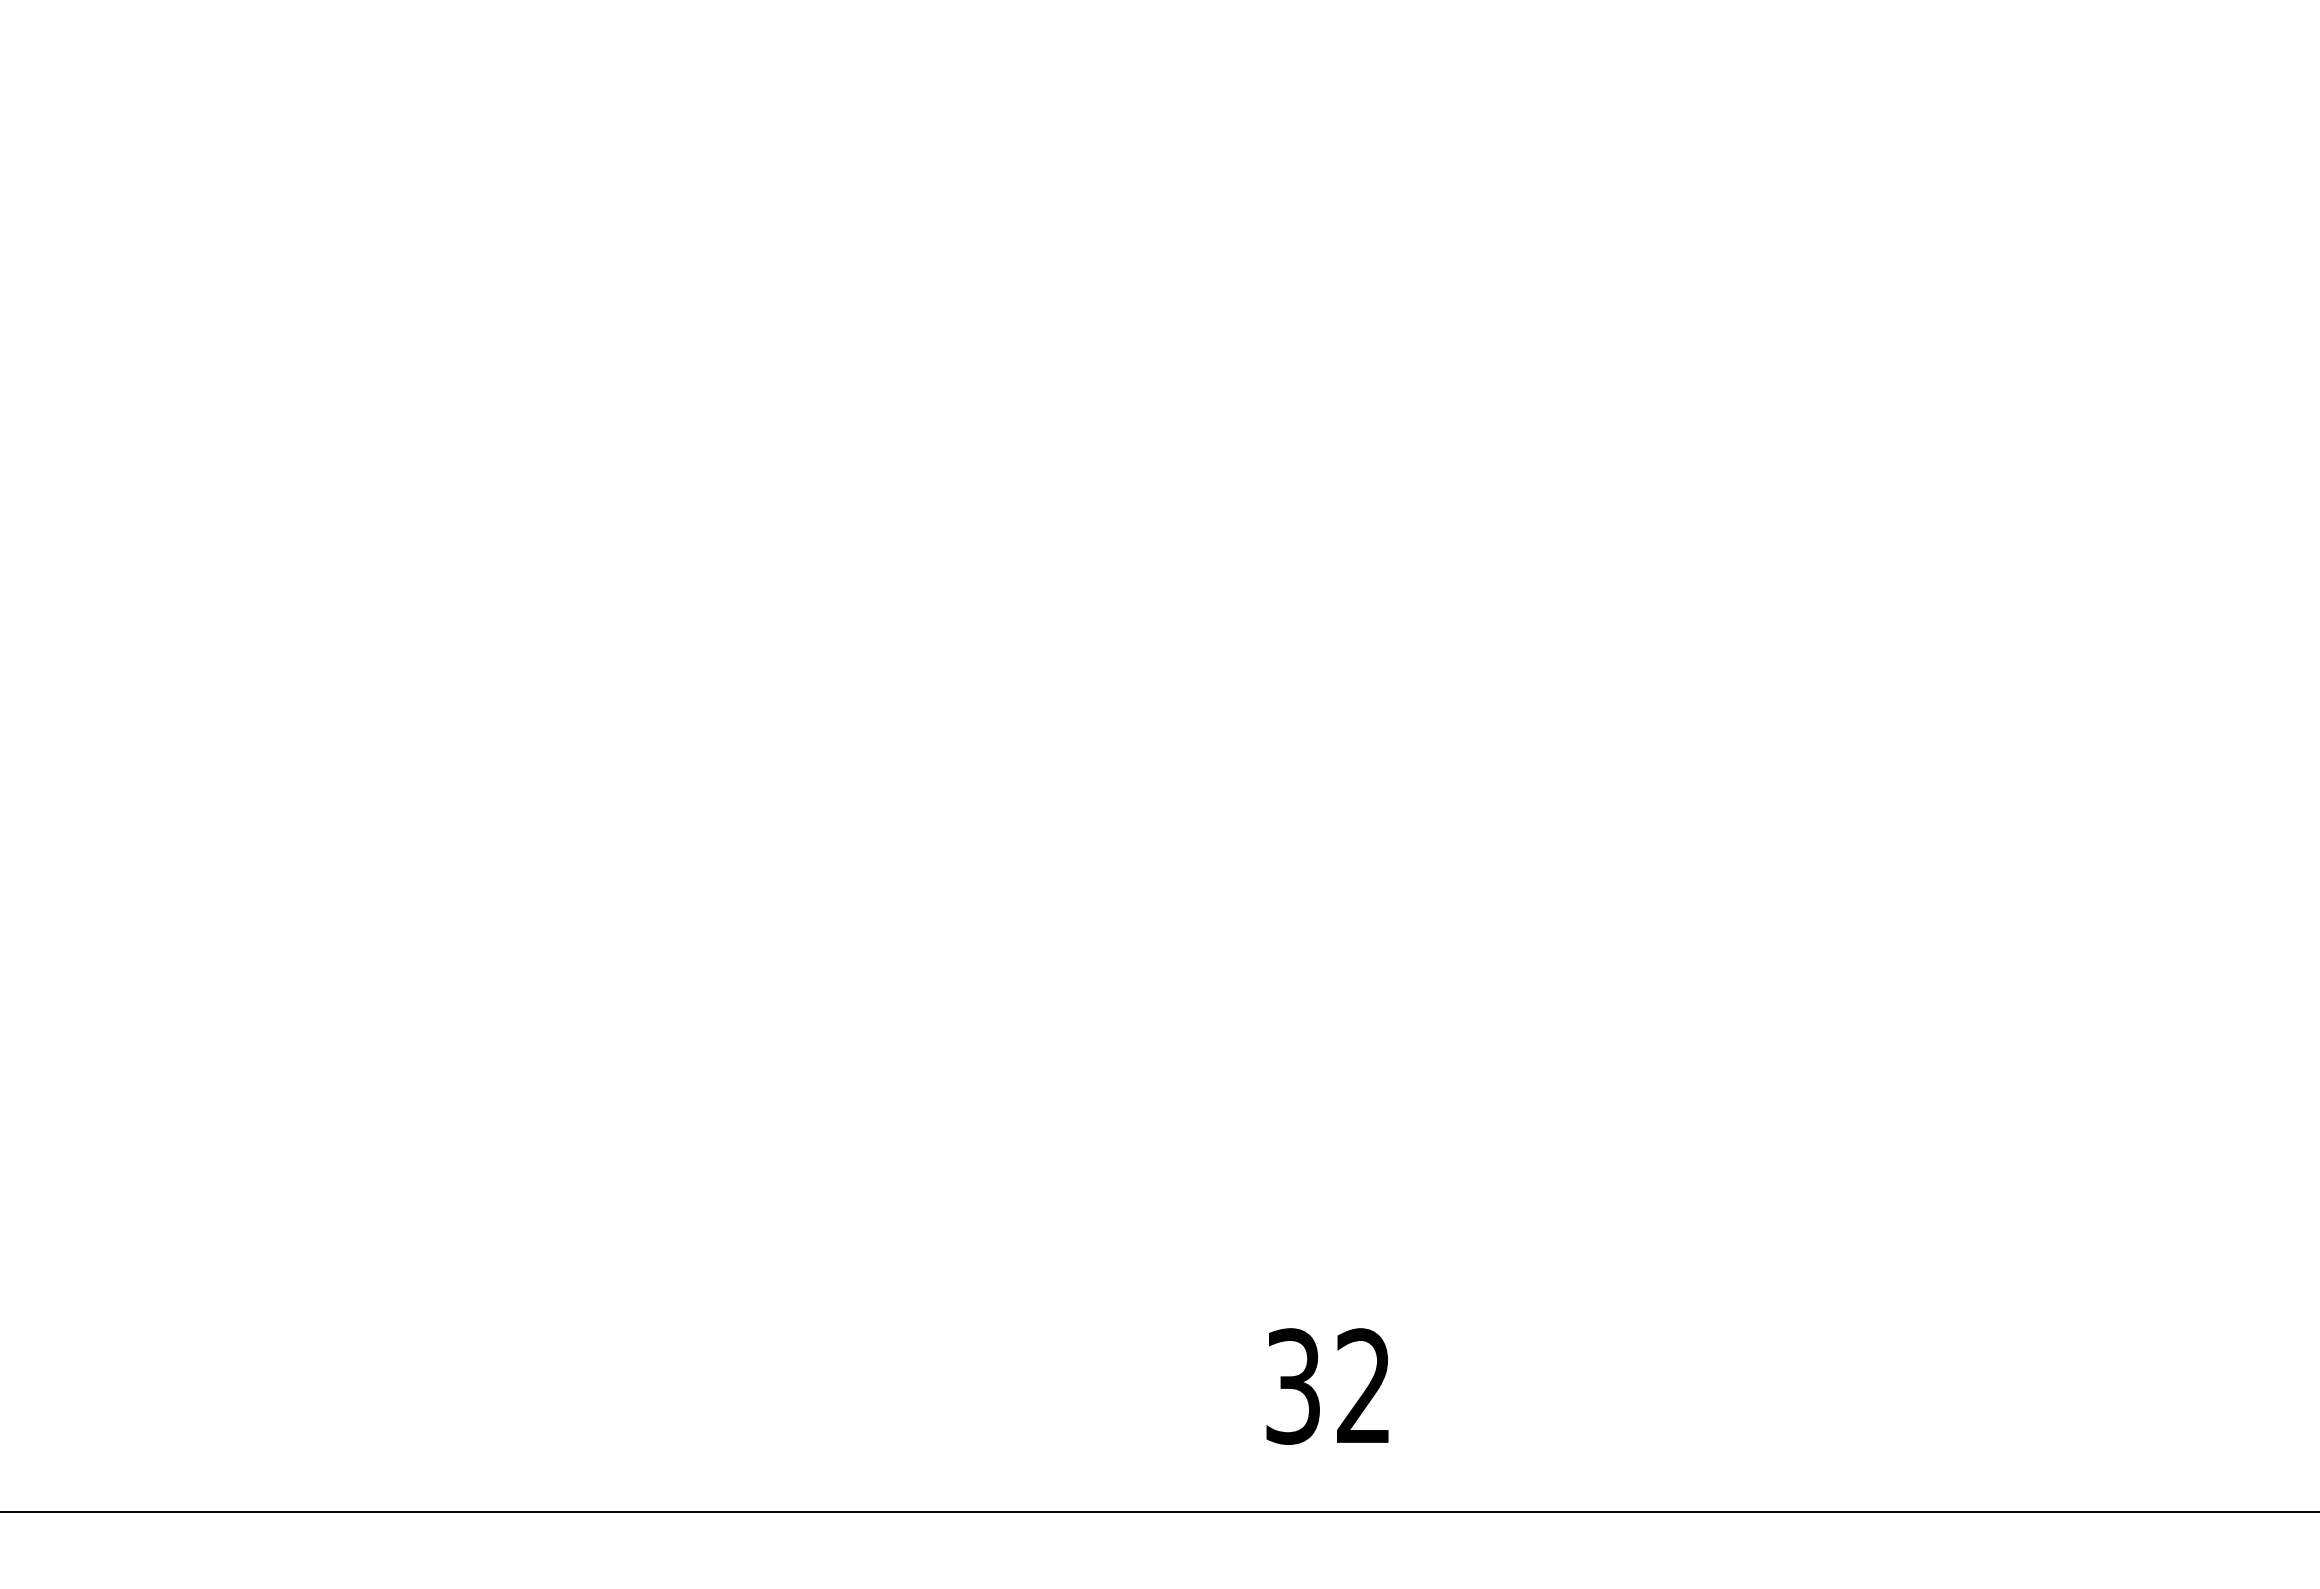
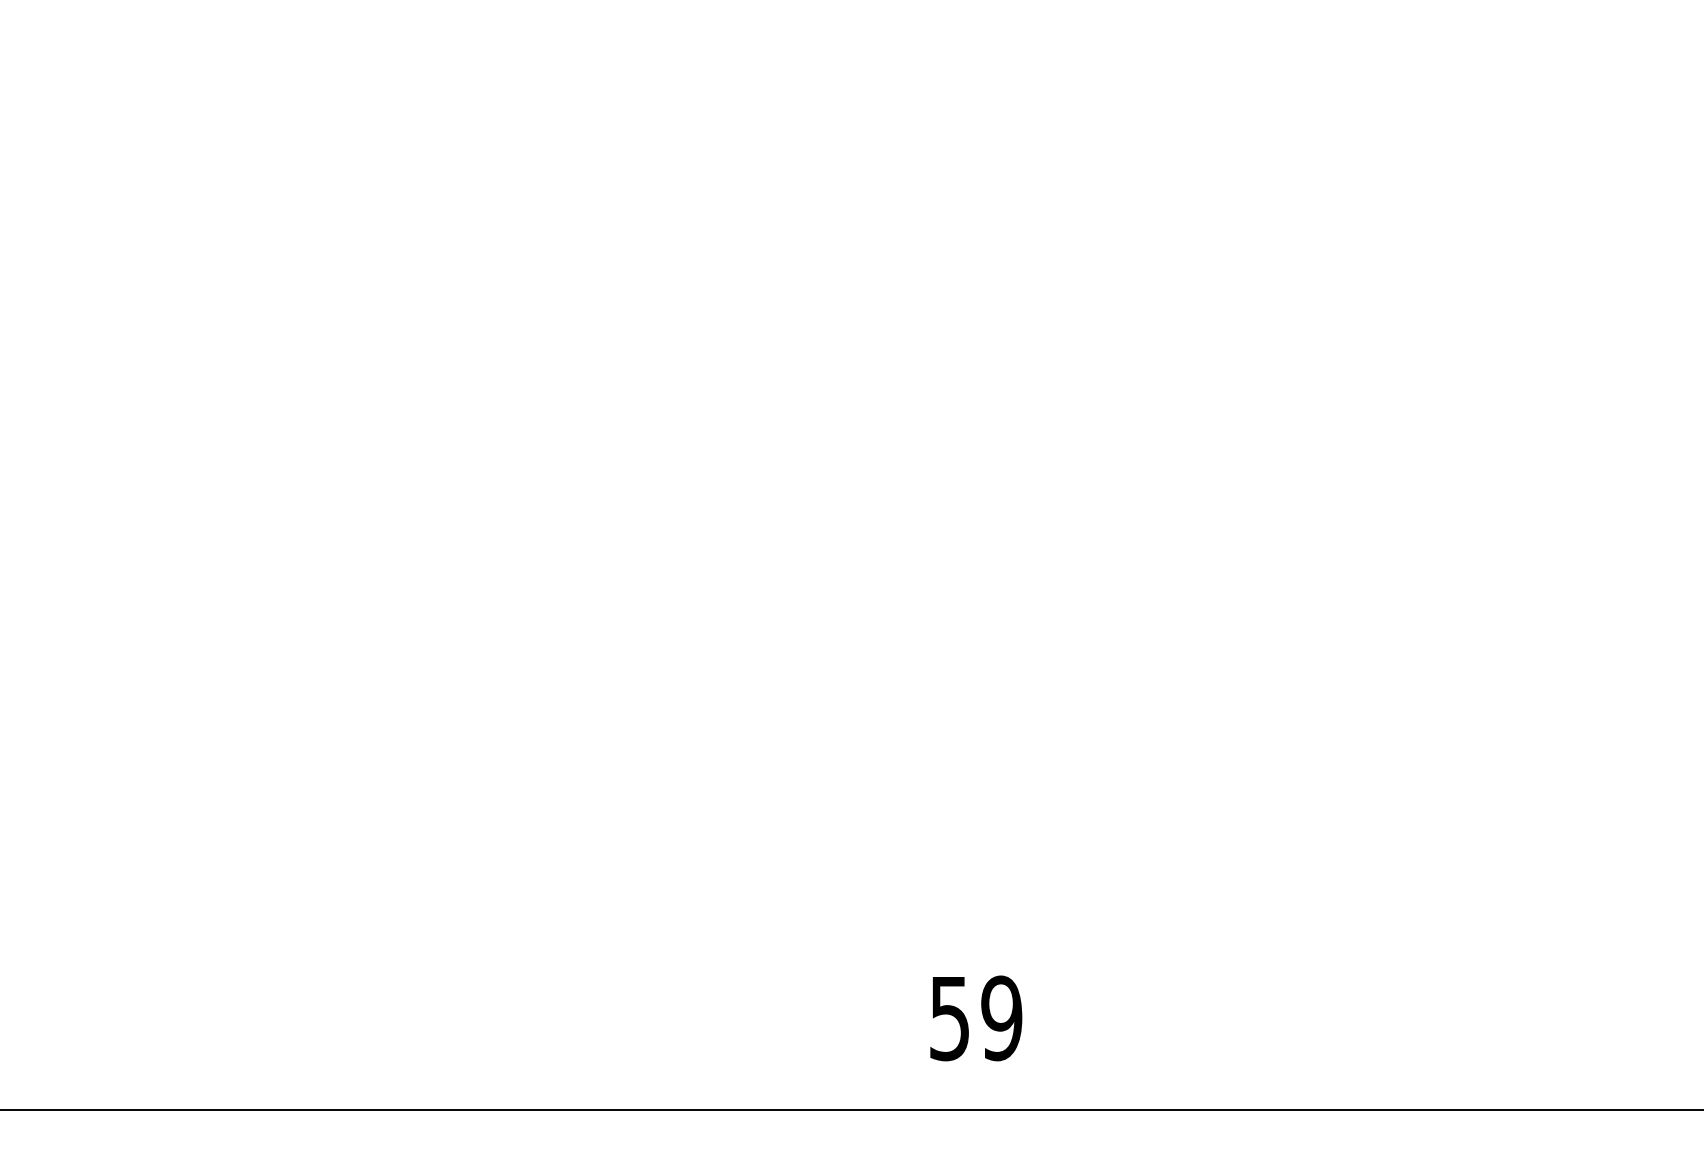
text: (1328, 1386) -> (975, 1018), 32 -> 59

